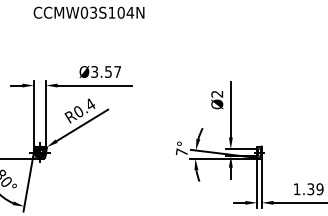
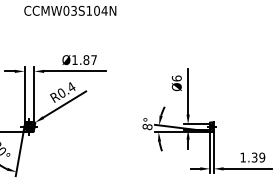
text: (101, 72) -> (80, 60), Ø3.57 -> Ø1.87
text: (216, 94) -> (176, 78), Ø2 -> Ø6
text: (181, 151) -> (147, 126), 7° -> 8°

